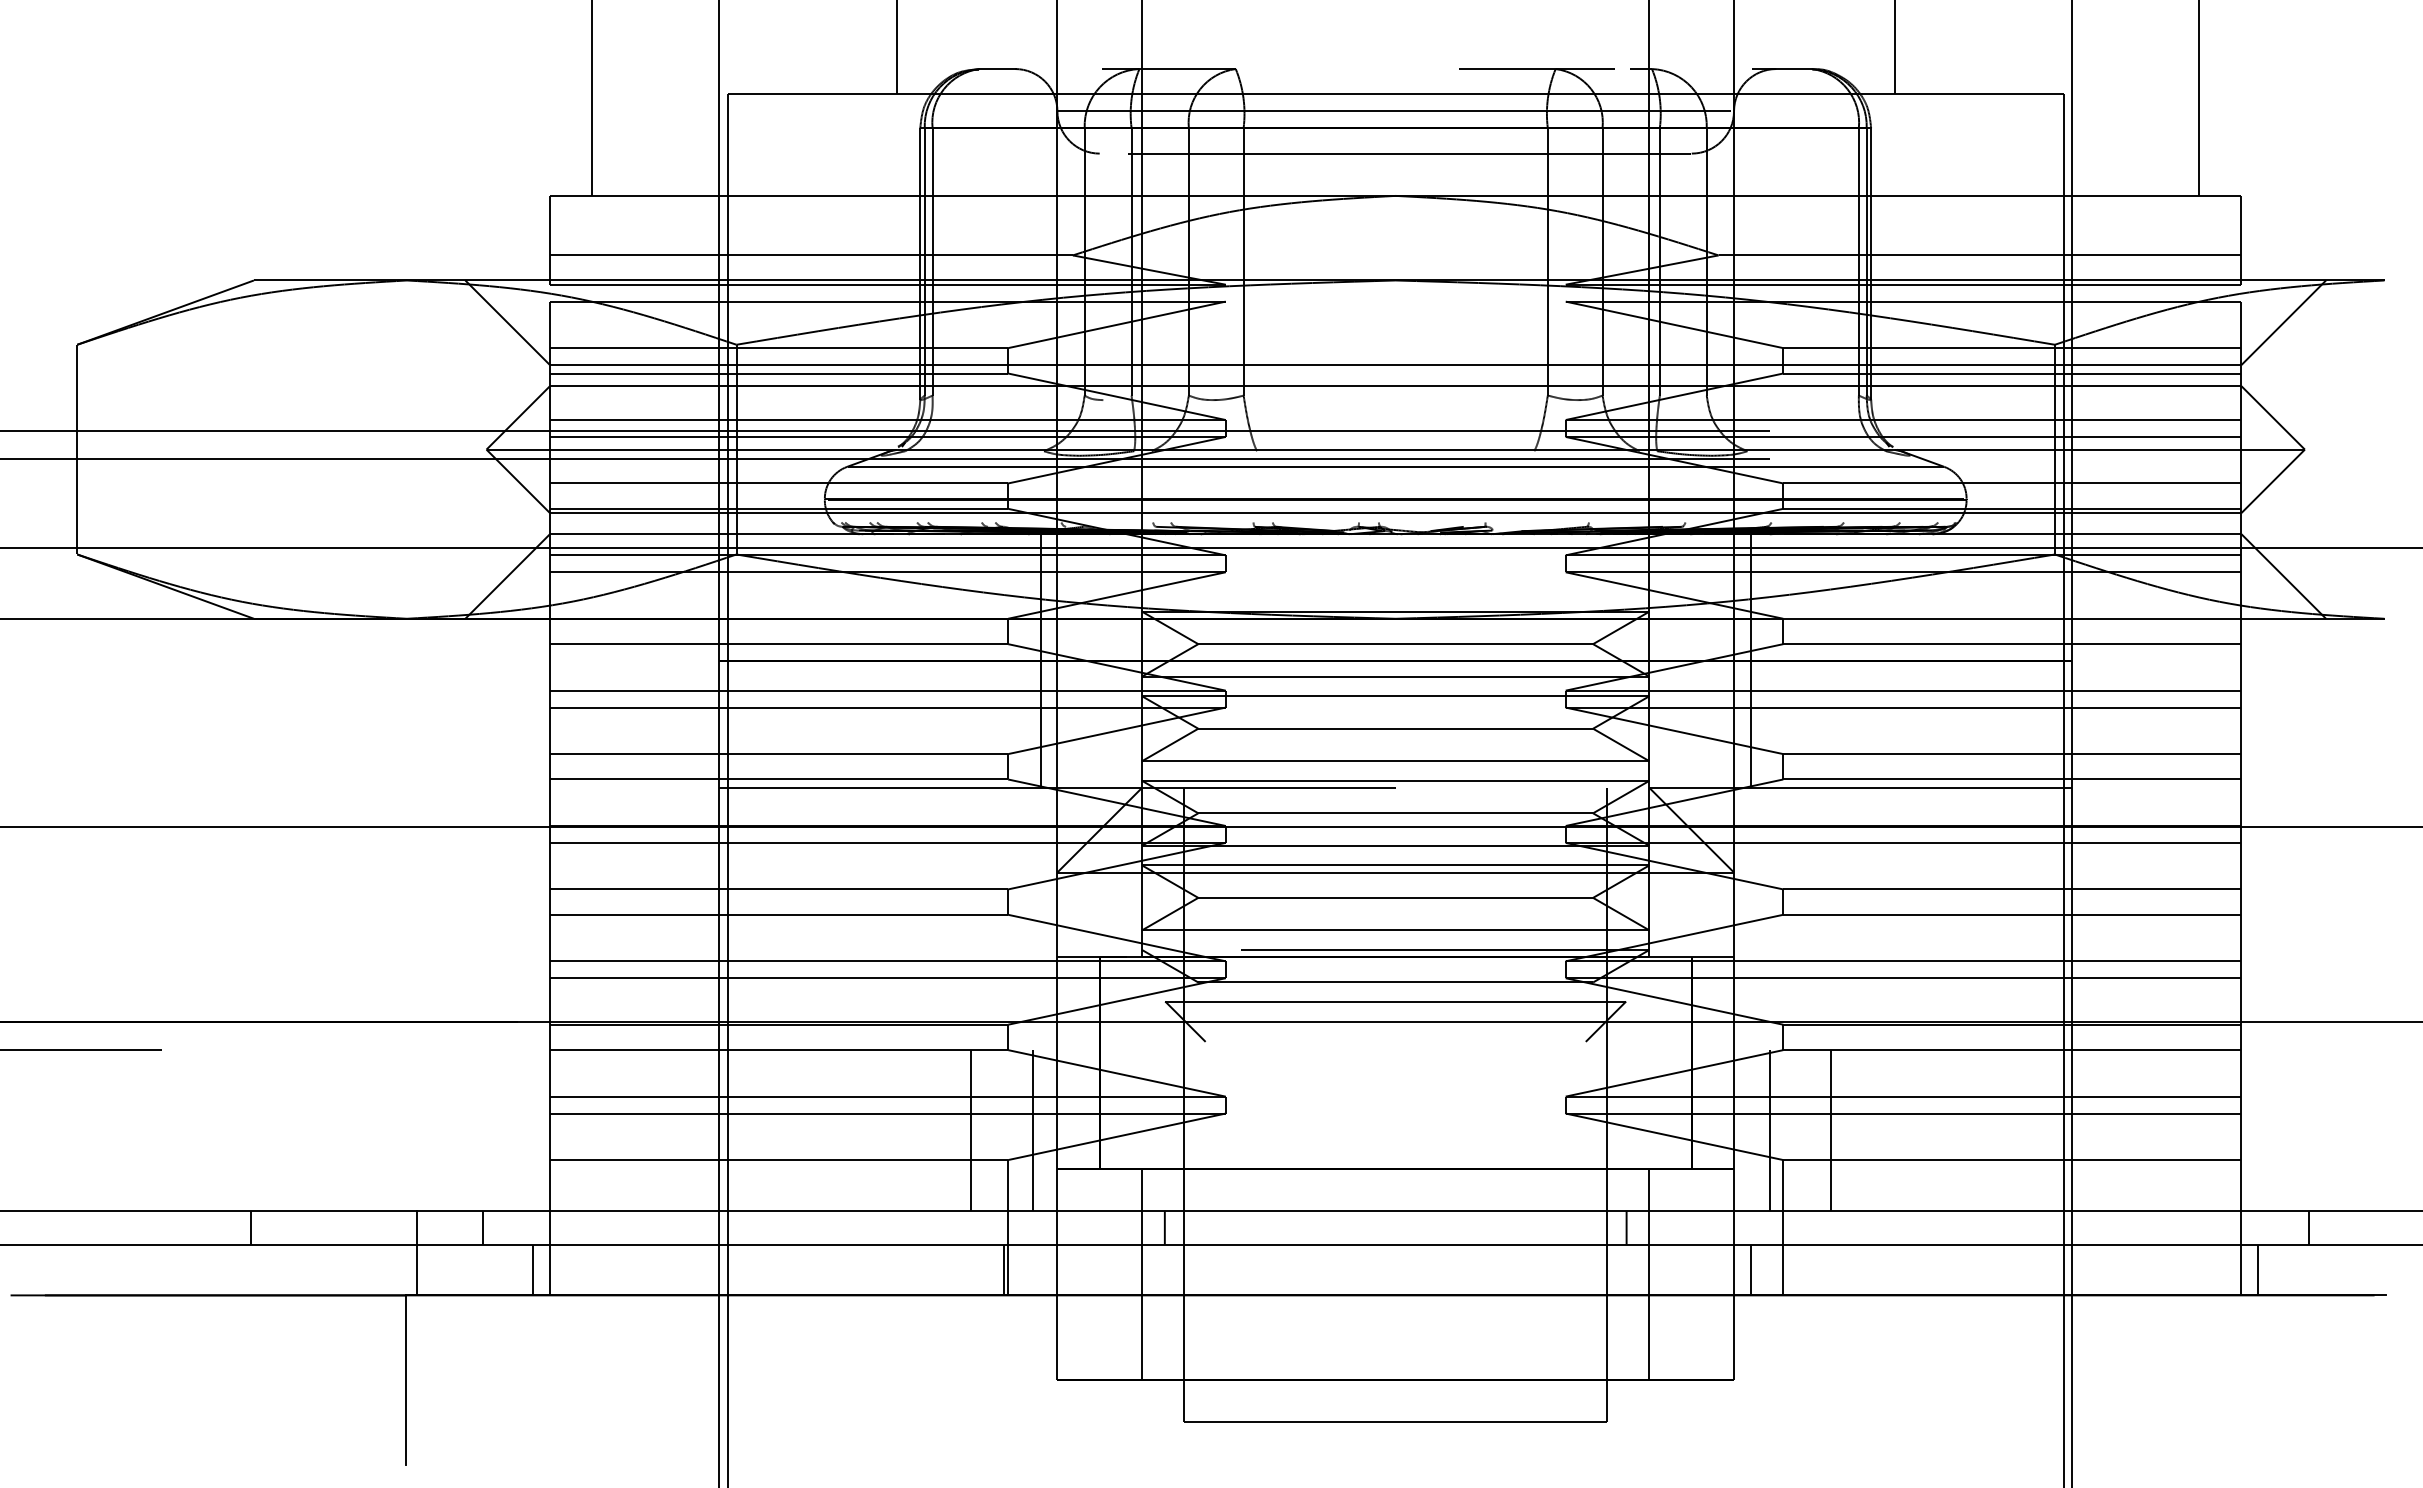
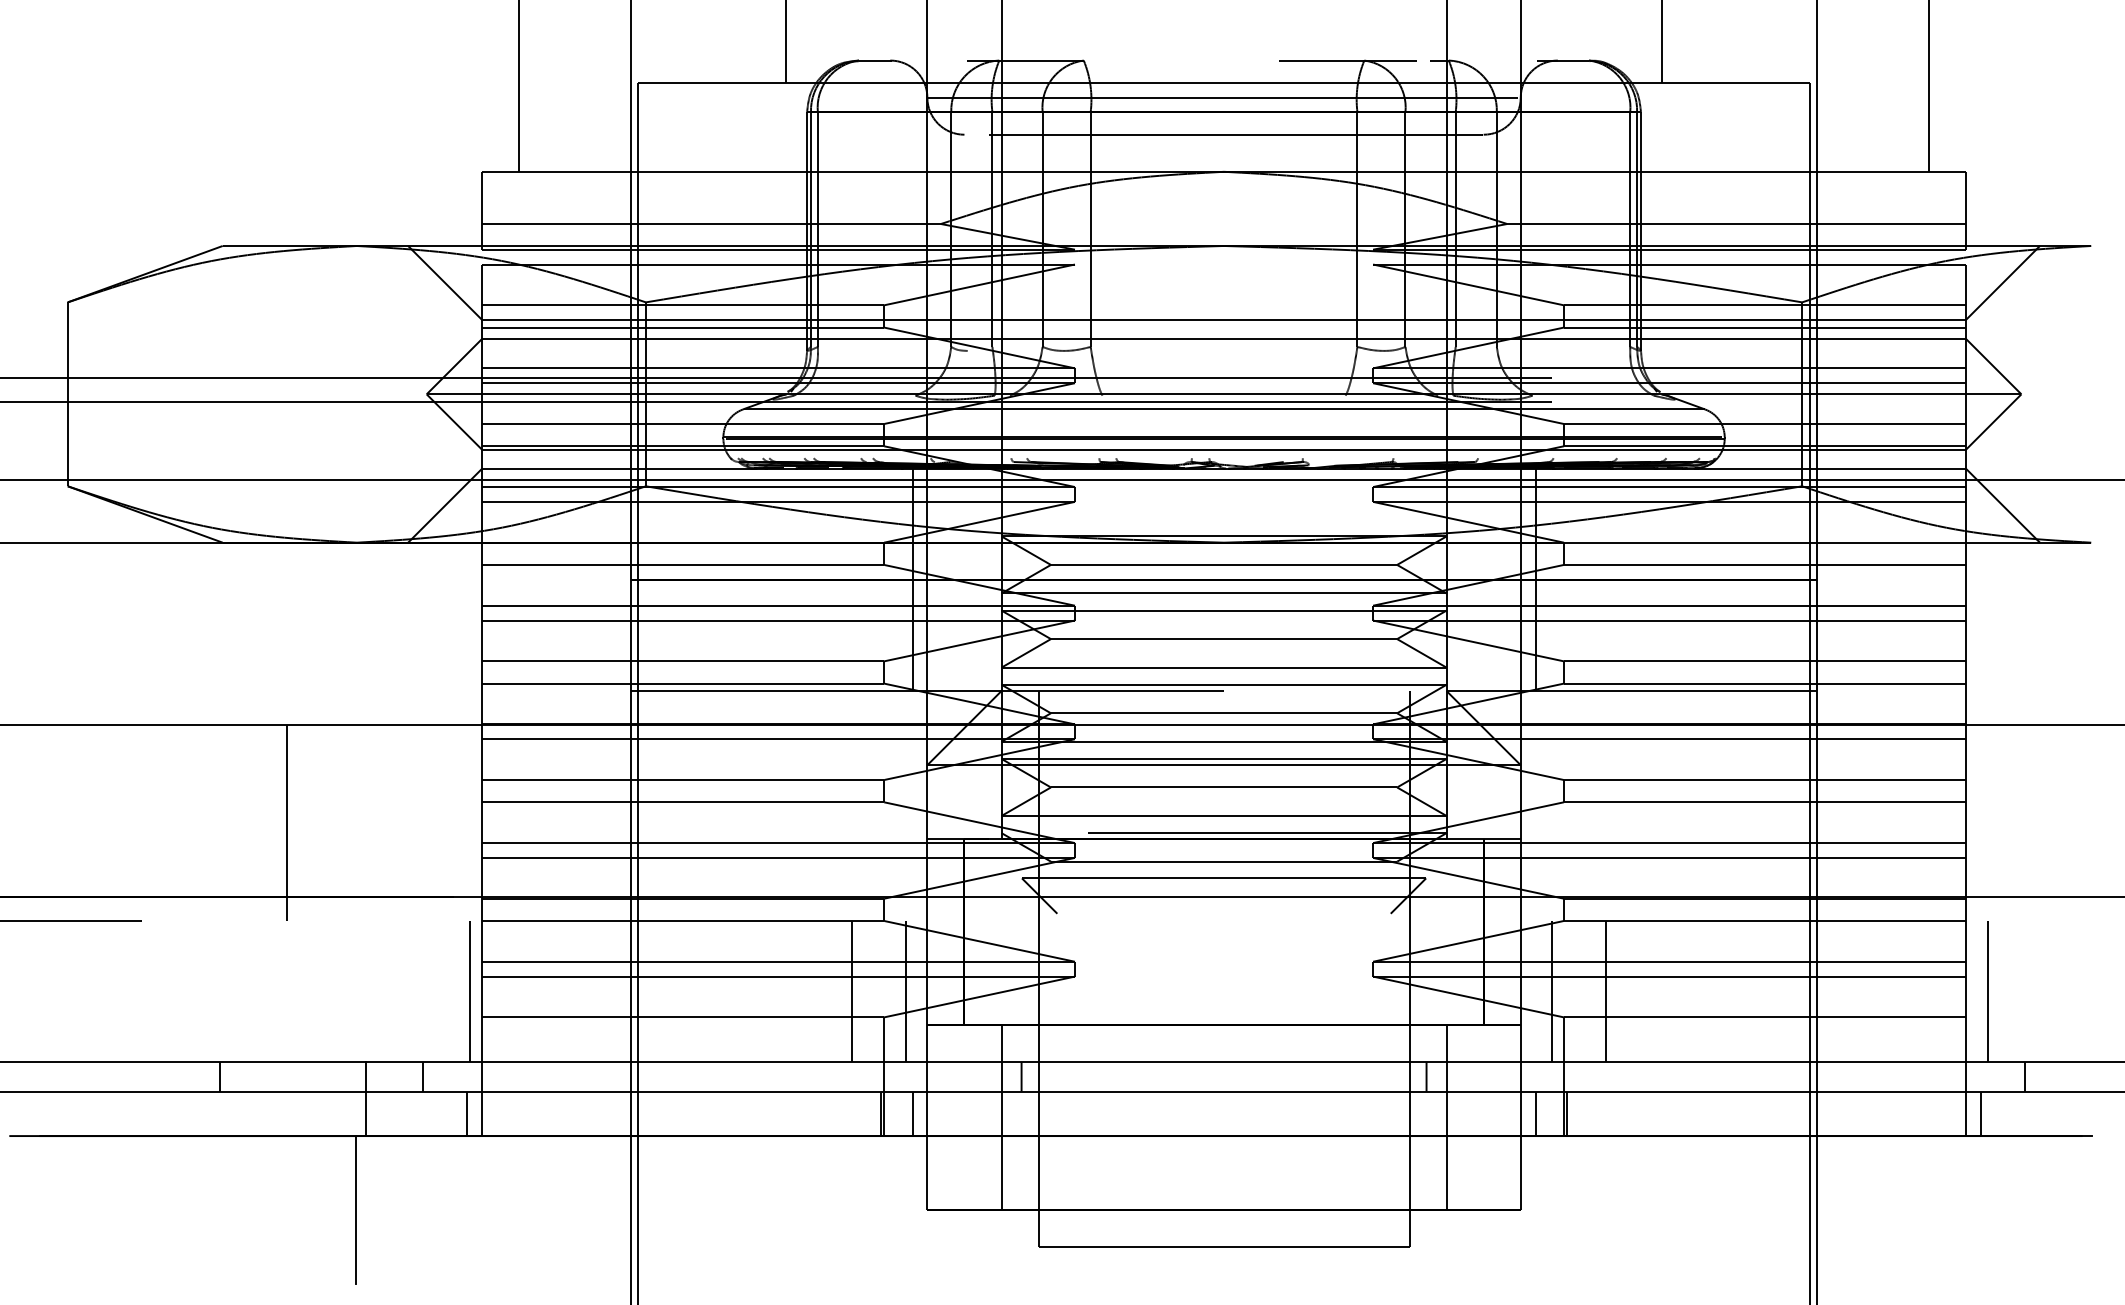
line: (327, 938) -> (287, 823), added
line: (535, 1130) -> (469, 991), added
line: (2266, 1130) -> (1987, 991), added
line: (1040, 1269) -> (912, 1113), added
line: (1786, 1269) -> (1566, 1113), added

